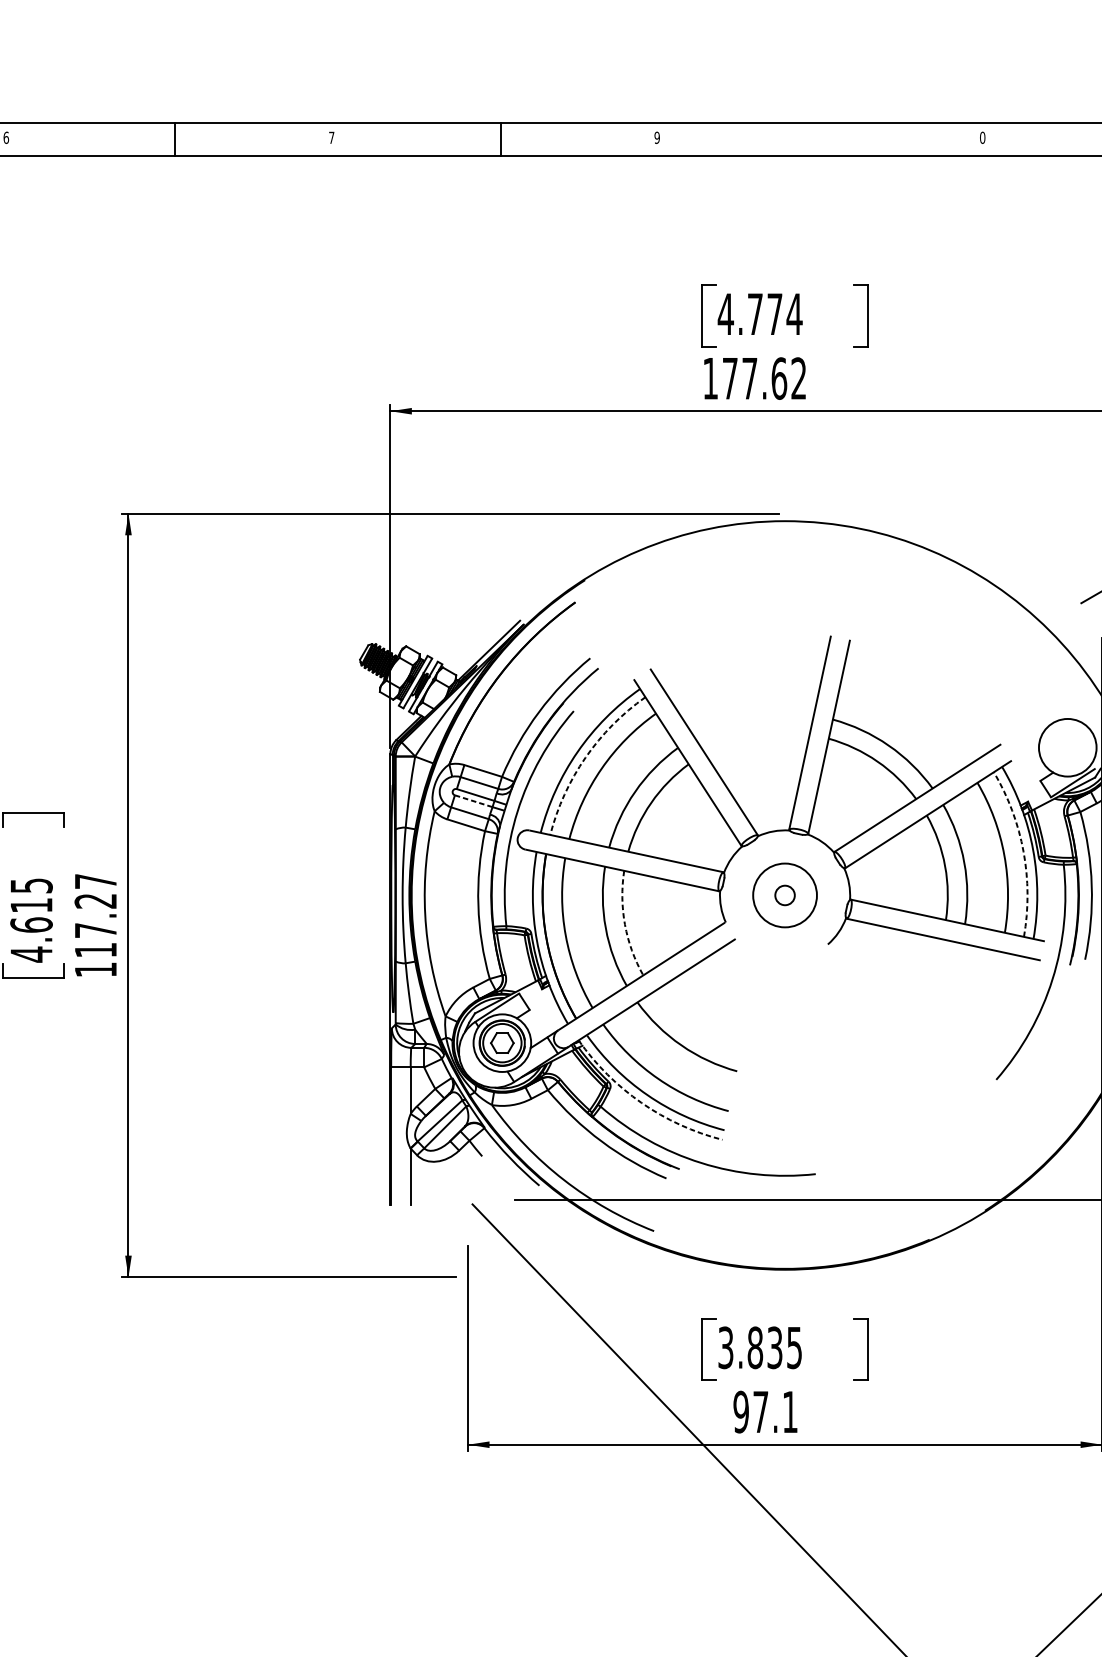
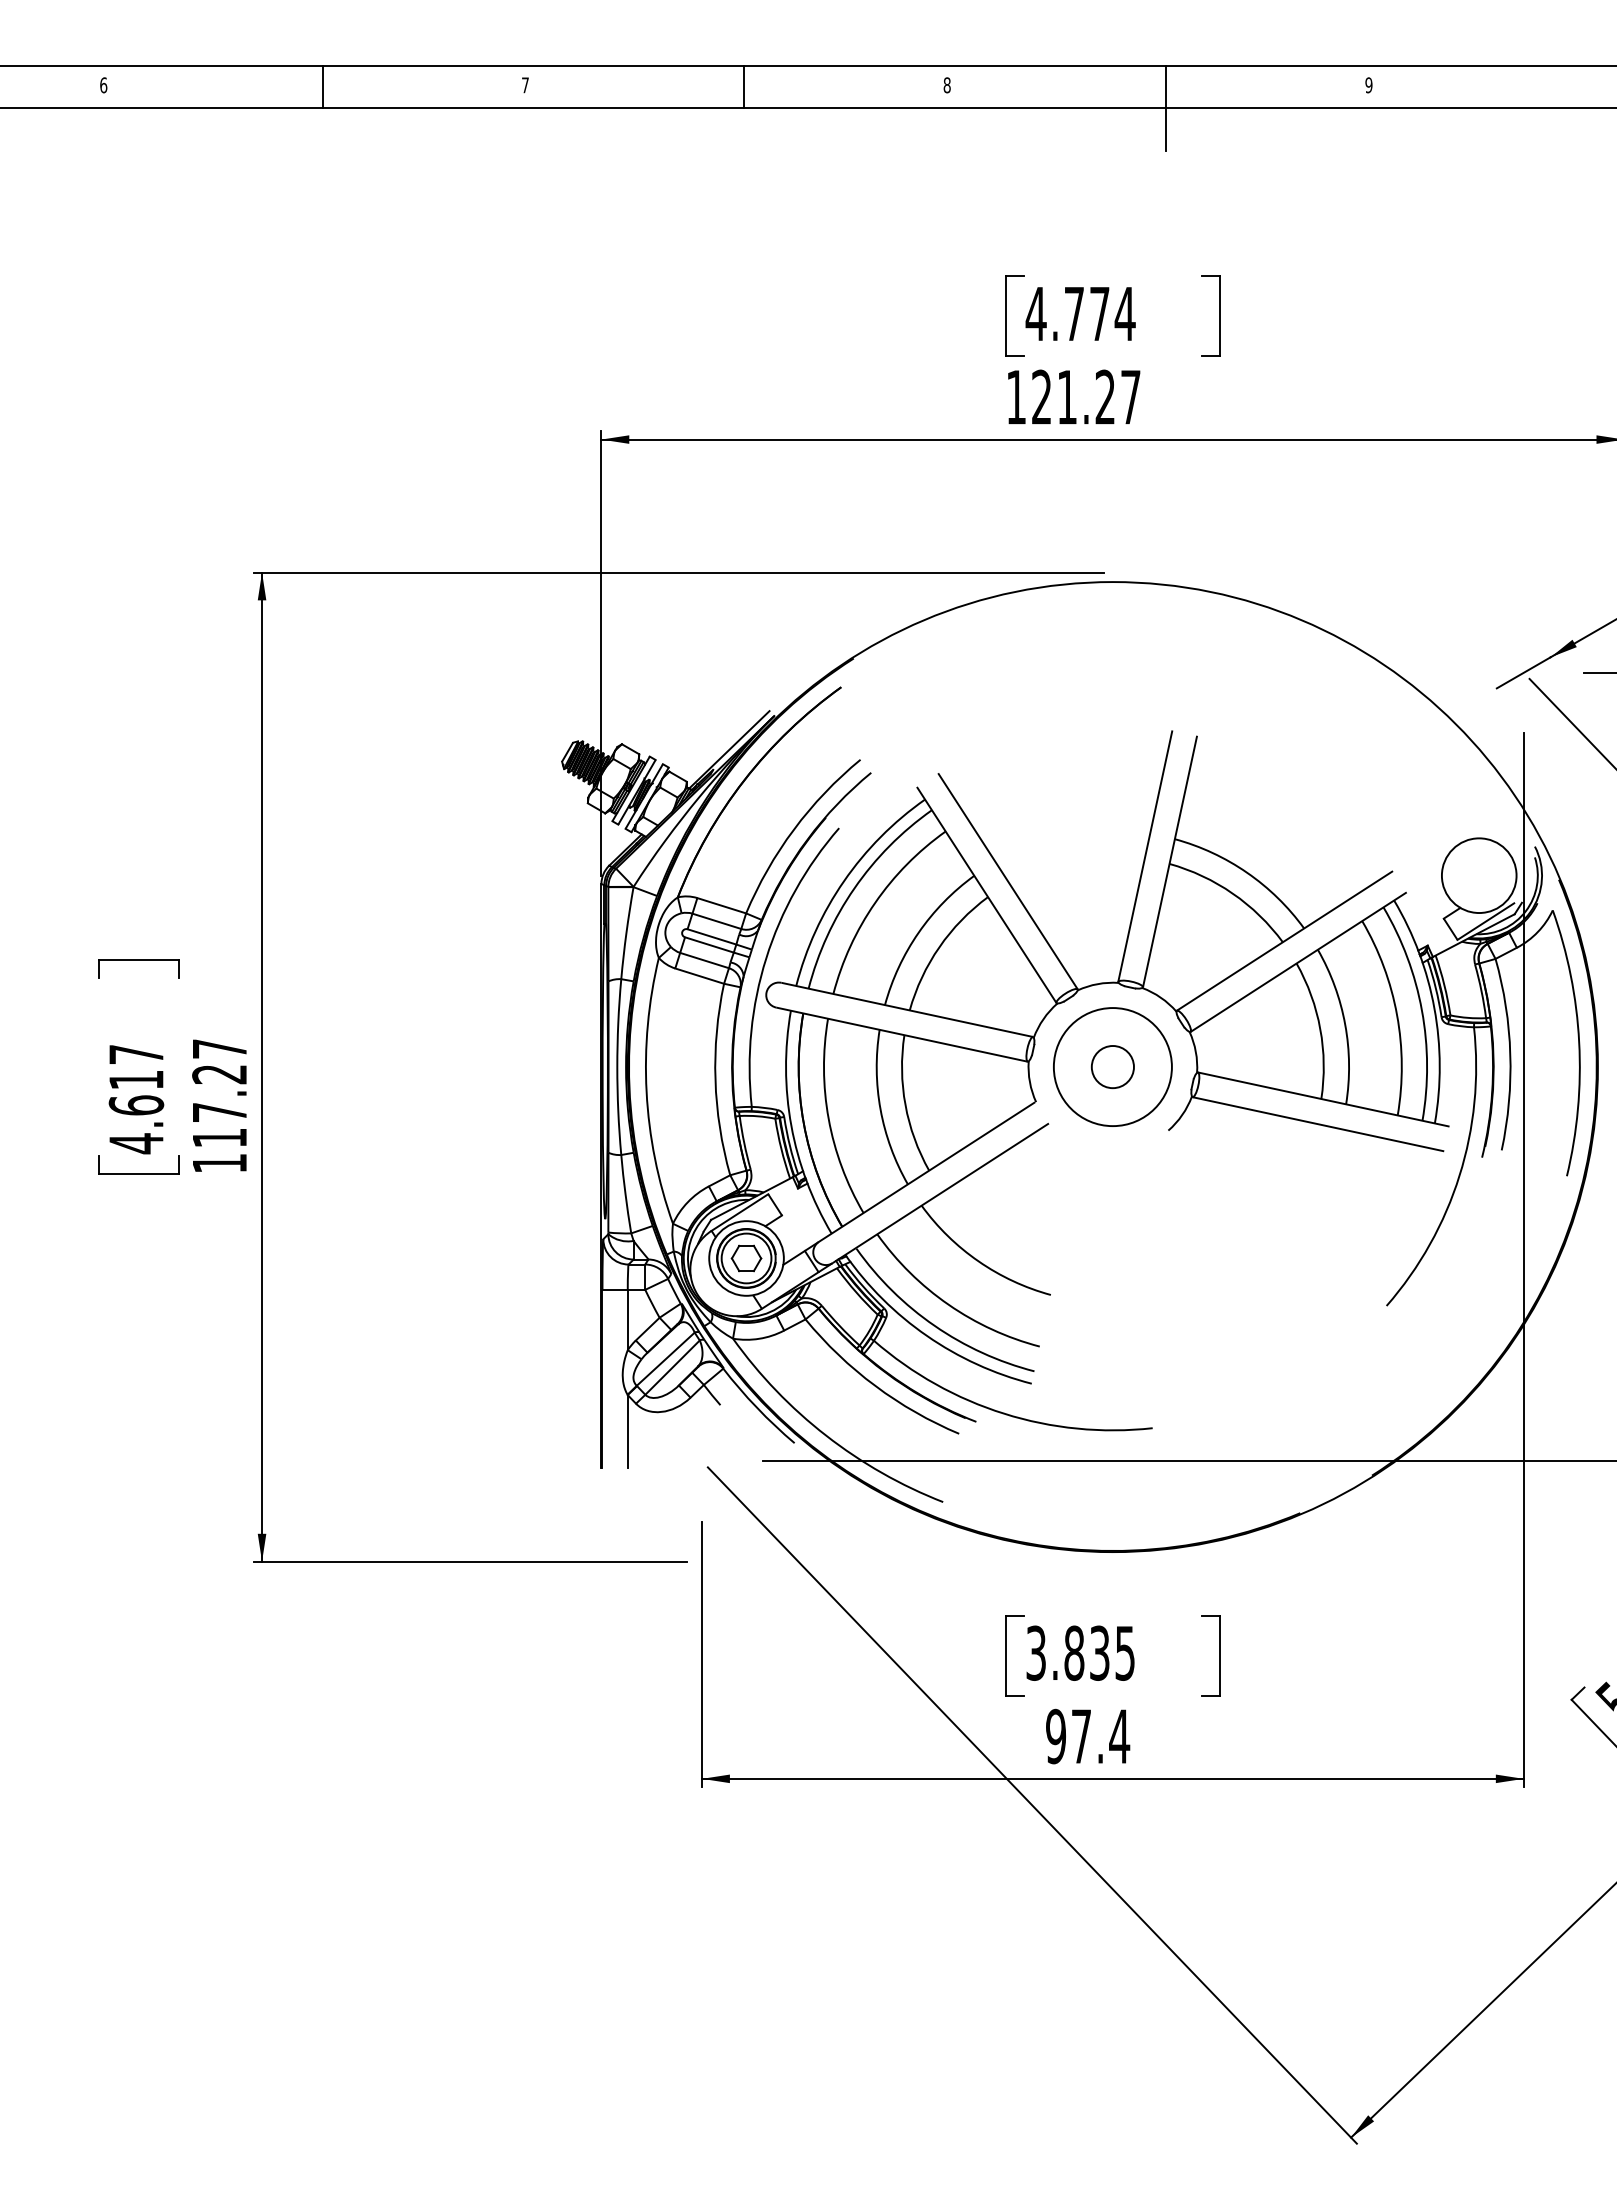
text: (656, 137) -> (946, 85), 9 -> 8
text: (982, 137) -> (1368, 85), 0 -> 9
line: (826, 155) -> (1166, 108), added
text: (764, 378) -> (1086, 397), 177.62 -> 121.27
arc: (585, 757) -> (854, 888), dashed -> solid
line: (473, 800) -> (709, 944), dashed -> solid
arc: (1023, 851) -> (1421, 1010), dashed -> solid
text: (31, 885) -> (136, 1054), 4.615 -> 4.617
circle: (784, 895) -> (1112, 1067), size x1.43
circle: (784, 895) -> (1112, 1067), size x1.67
arc: (625, 924) -> (905, 1104), dashed -> solid
arc: (641, 1102) -> (926, 1335), dashed -> solid
text: (790, 1412) -> (1119, 1736), 97.1 -> 97.4

